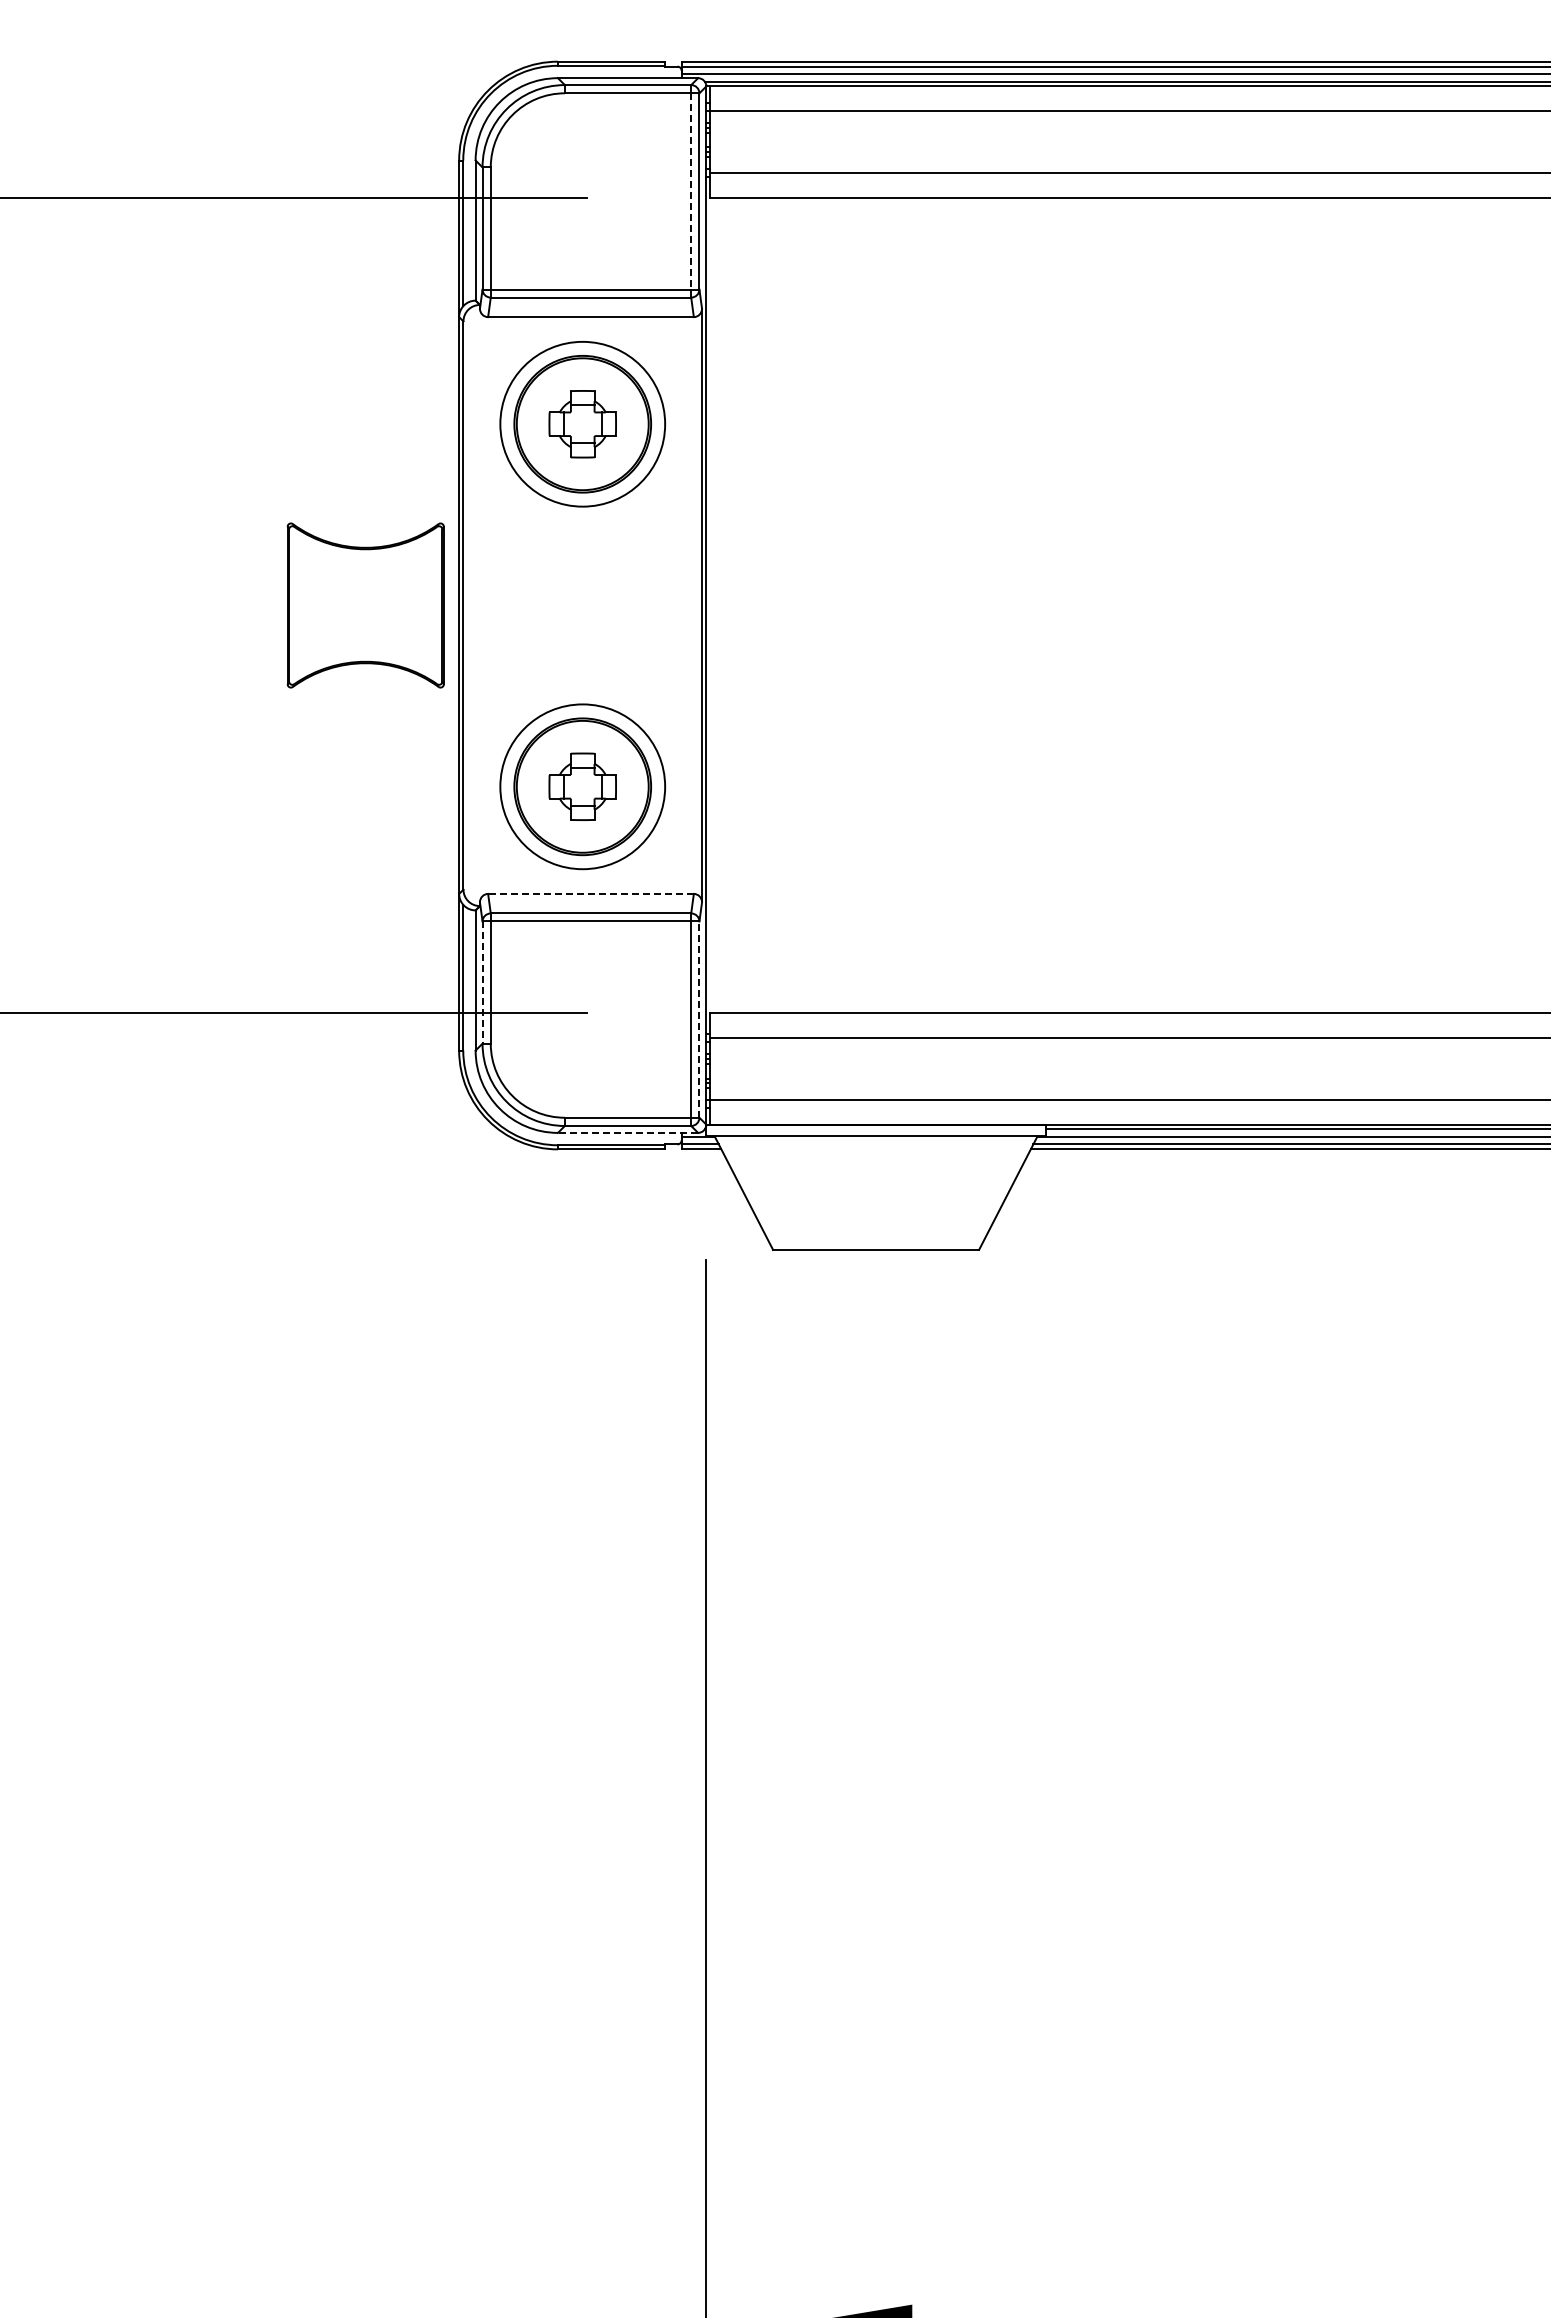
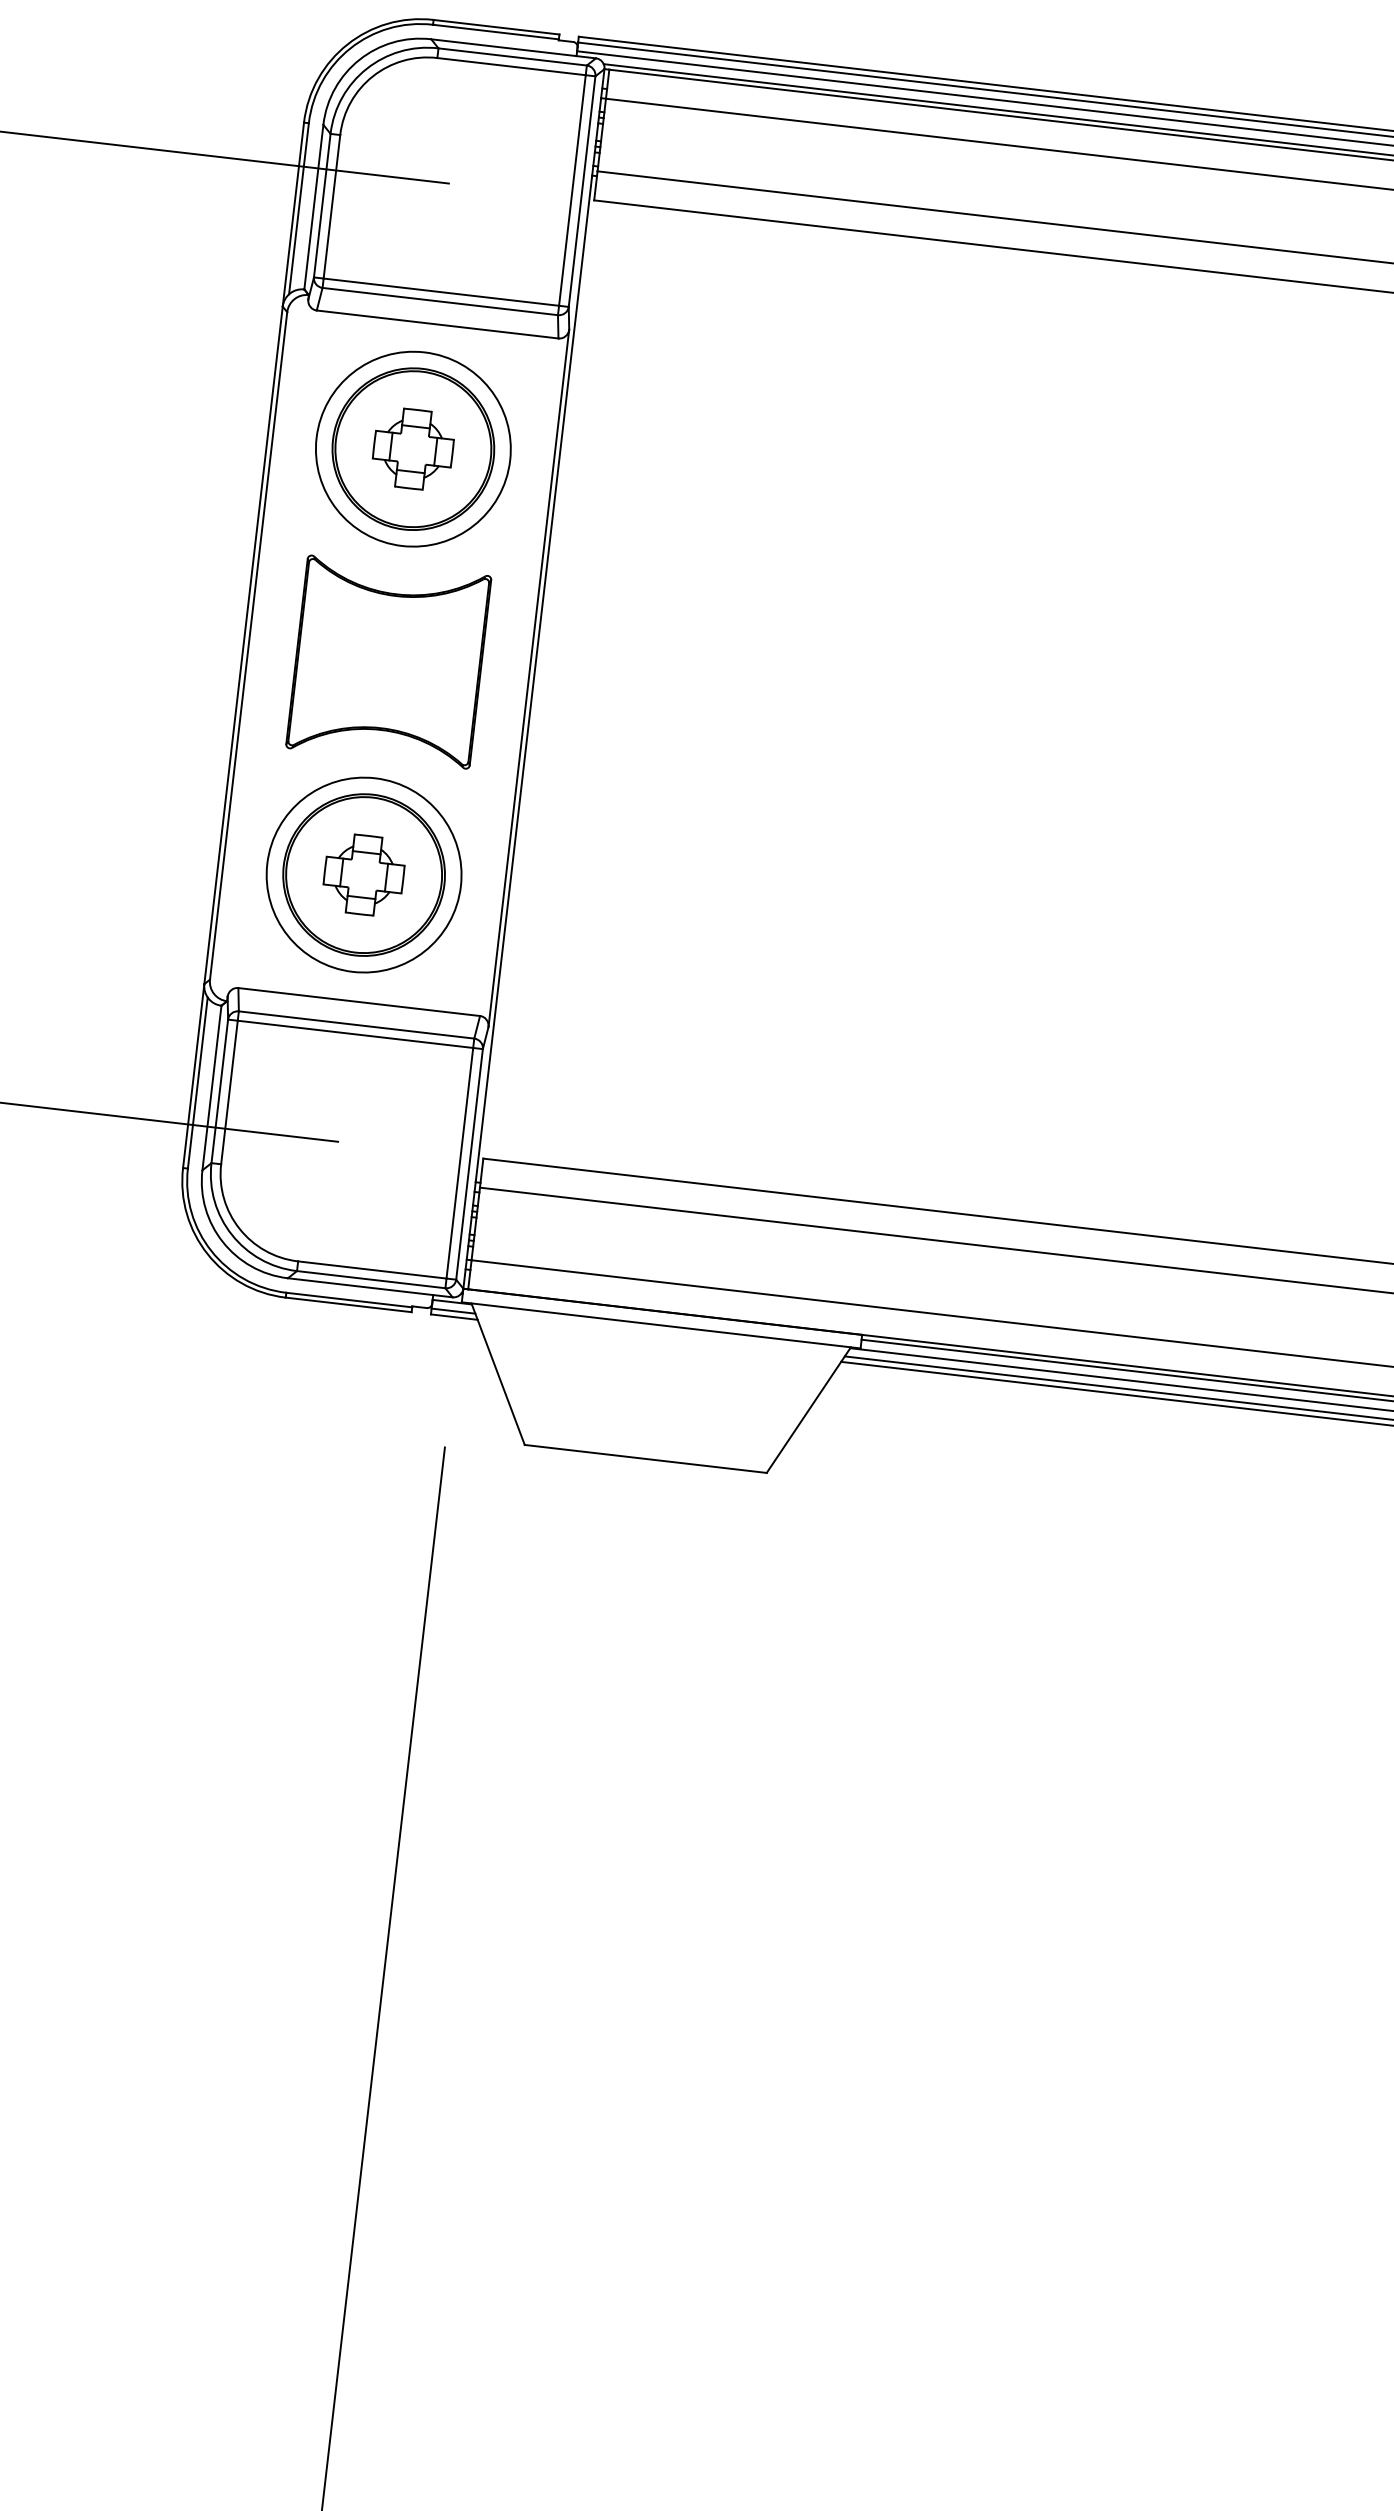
line: (691, 191) -> (572, 190), dashed -> solid
part: (365, 605) -> (388, 662), moved
line: (591, 893) -> (359, 1001), dashed -> solid
line: (482, 983) -> (219, 1092), dashed -> solid
line: (699, 1019) -> (469, 1164), dashed -> solid
line: (627, 1132) -> (369, 1287), dashed -> solid

